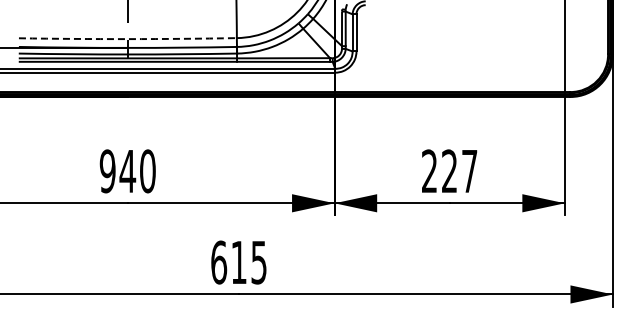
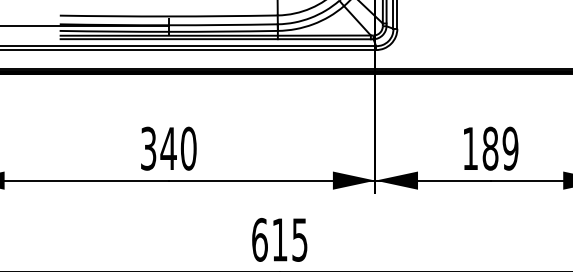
arc: (127, 39) -> (168, 16), dashed -> solid
text: (107, 171) -> (148, 148), 940 -> 340
text: (449, 171) -> (490, 148), 227 -> 189

